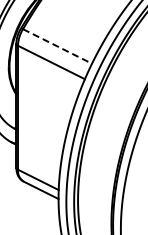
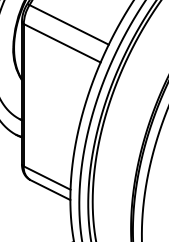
line: (57, 46) -> (69, 24), dashed -> solid

